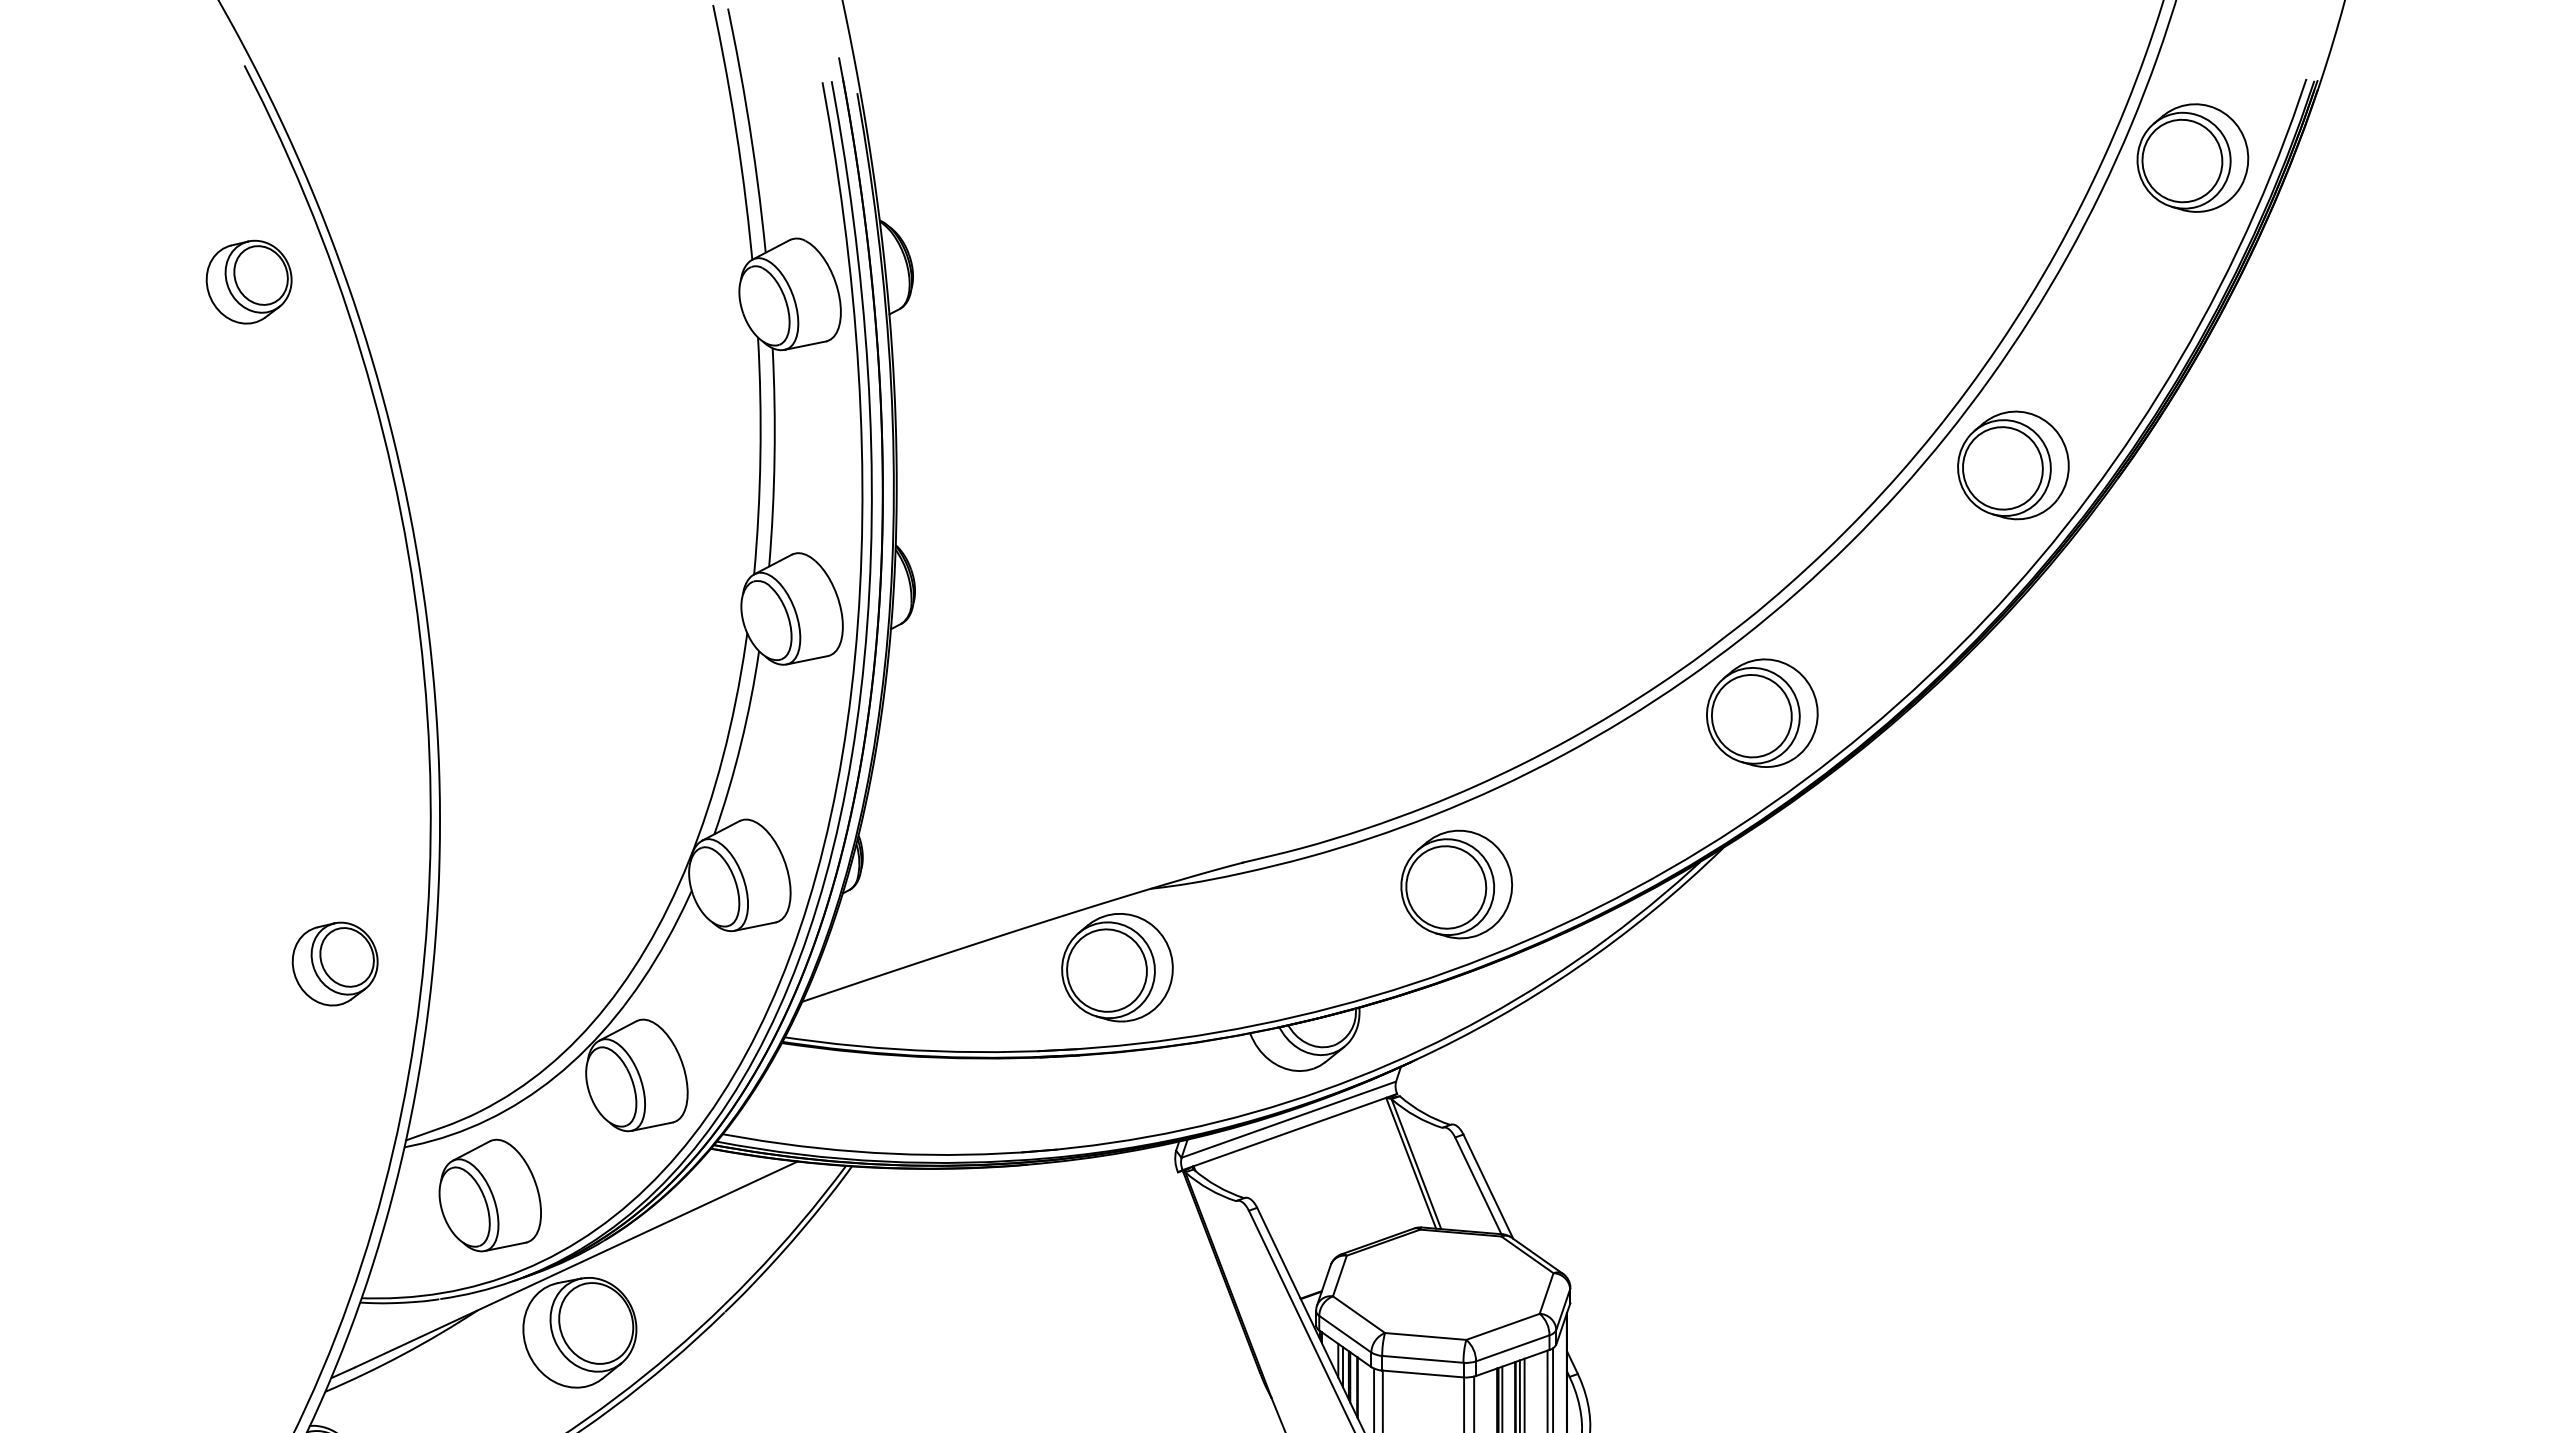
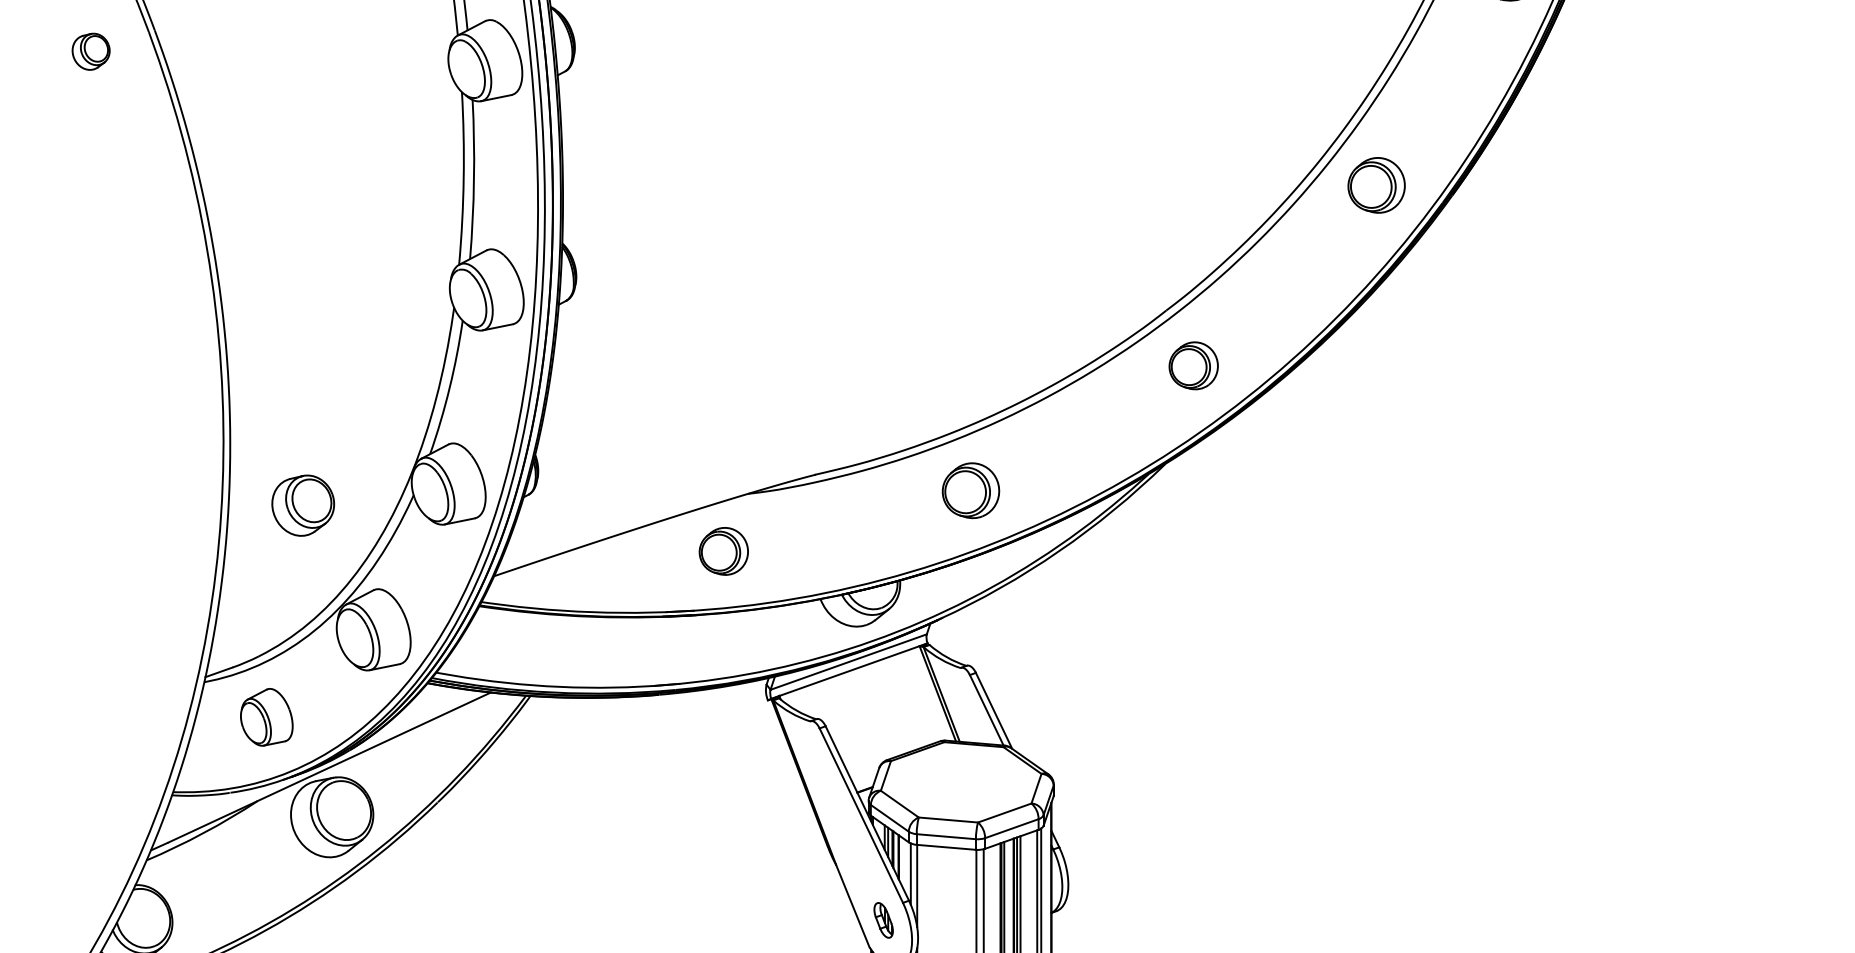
part: (248, 281) -> (90, 51), size x0.6
part: (2013, 465) -> (1376, 185), size x0.7
part: (1762, 712) -> (1193, 365), size x0.6
part: (1456, 884) -> (970, 490), size x0.7
part: (334, 963) -> (302, 505), moved
part: (1117, 967) -> (723, 551), size x0.6
part: (489, 1195) -> (266, 717), size x0.7

